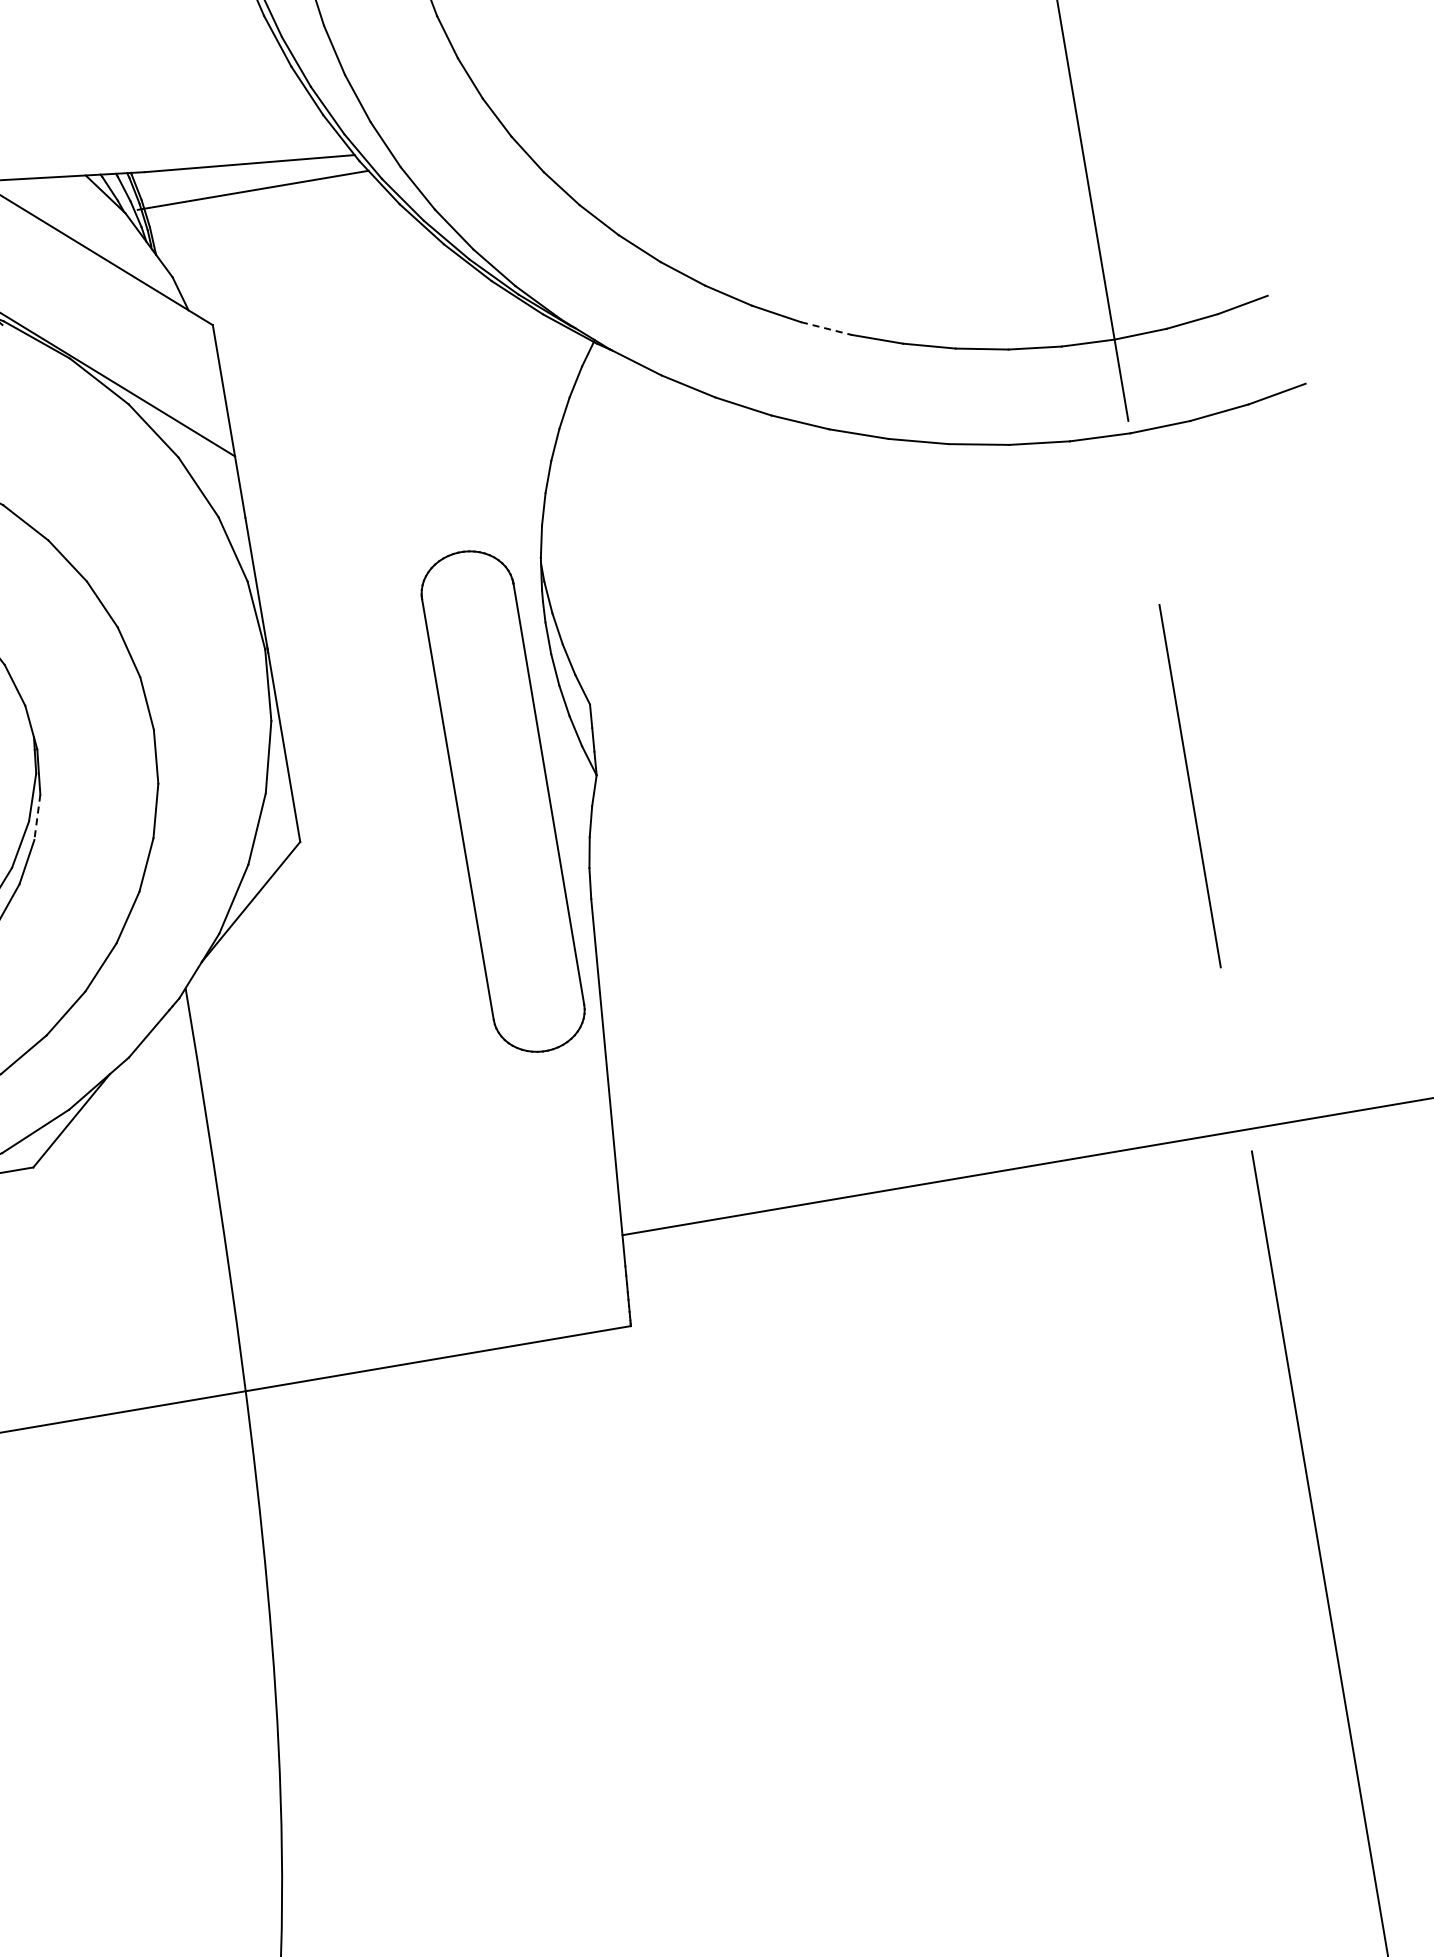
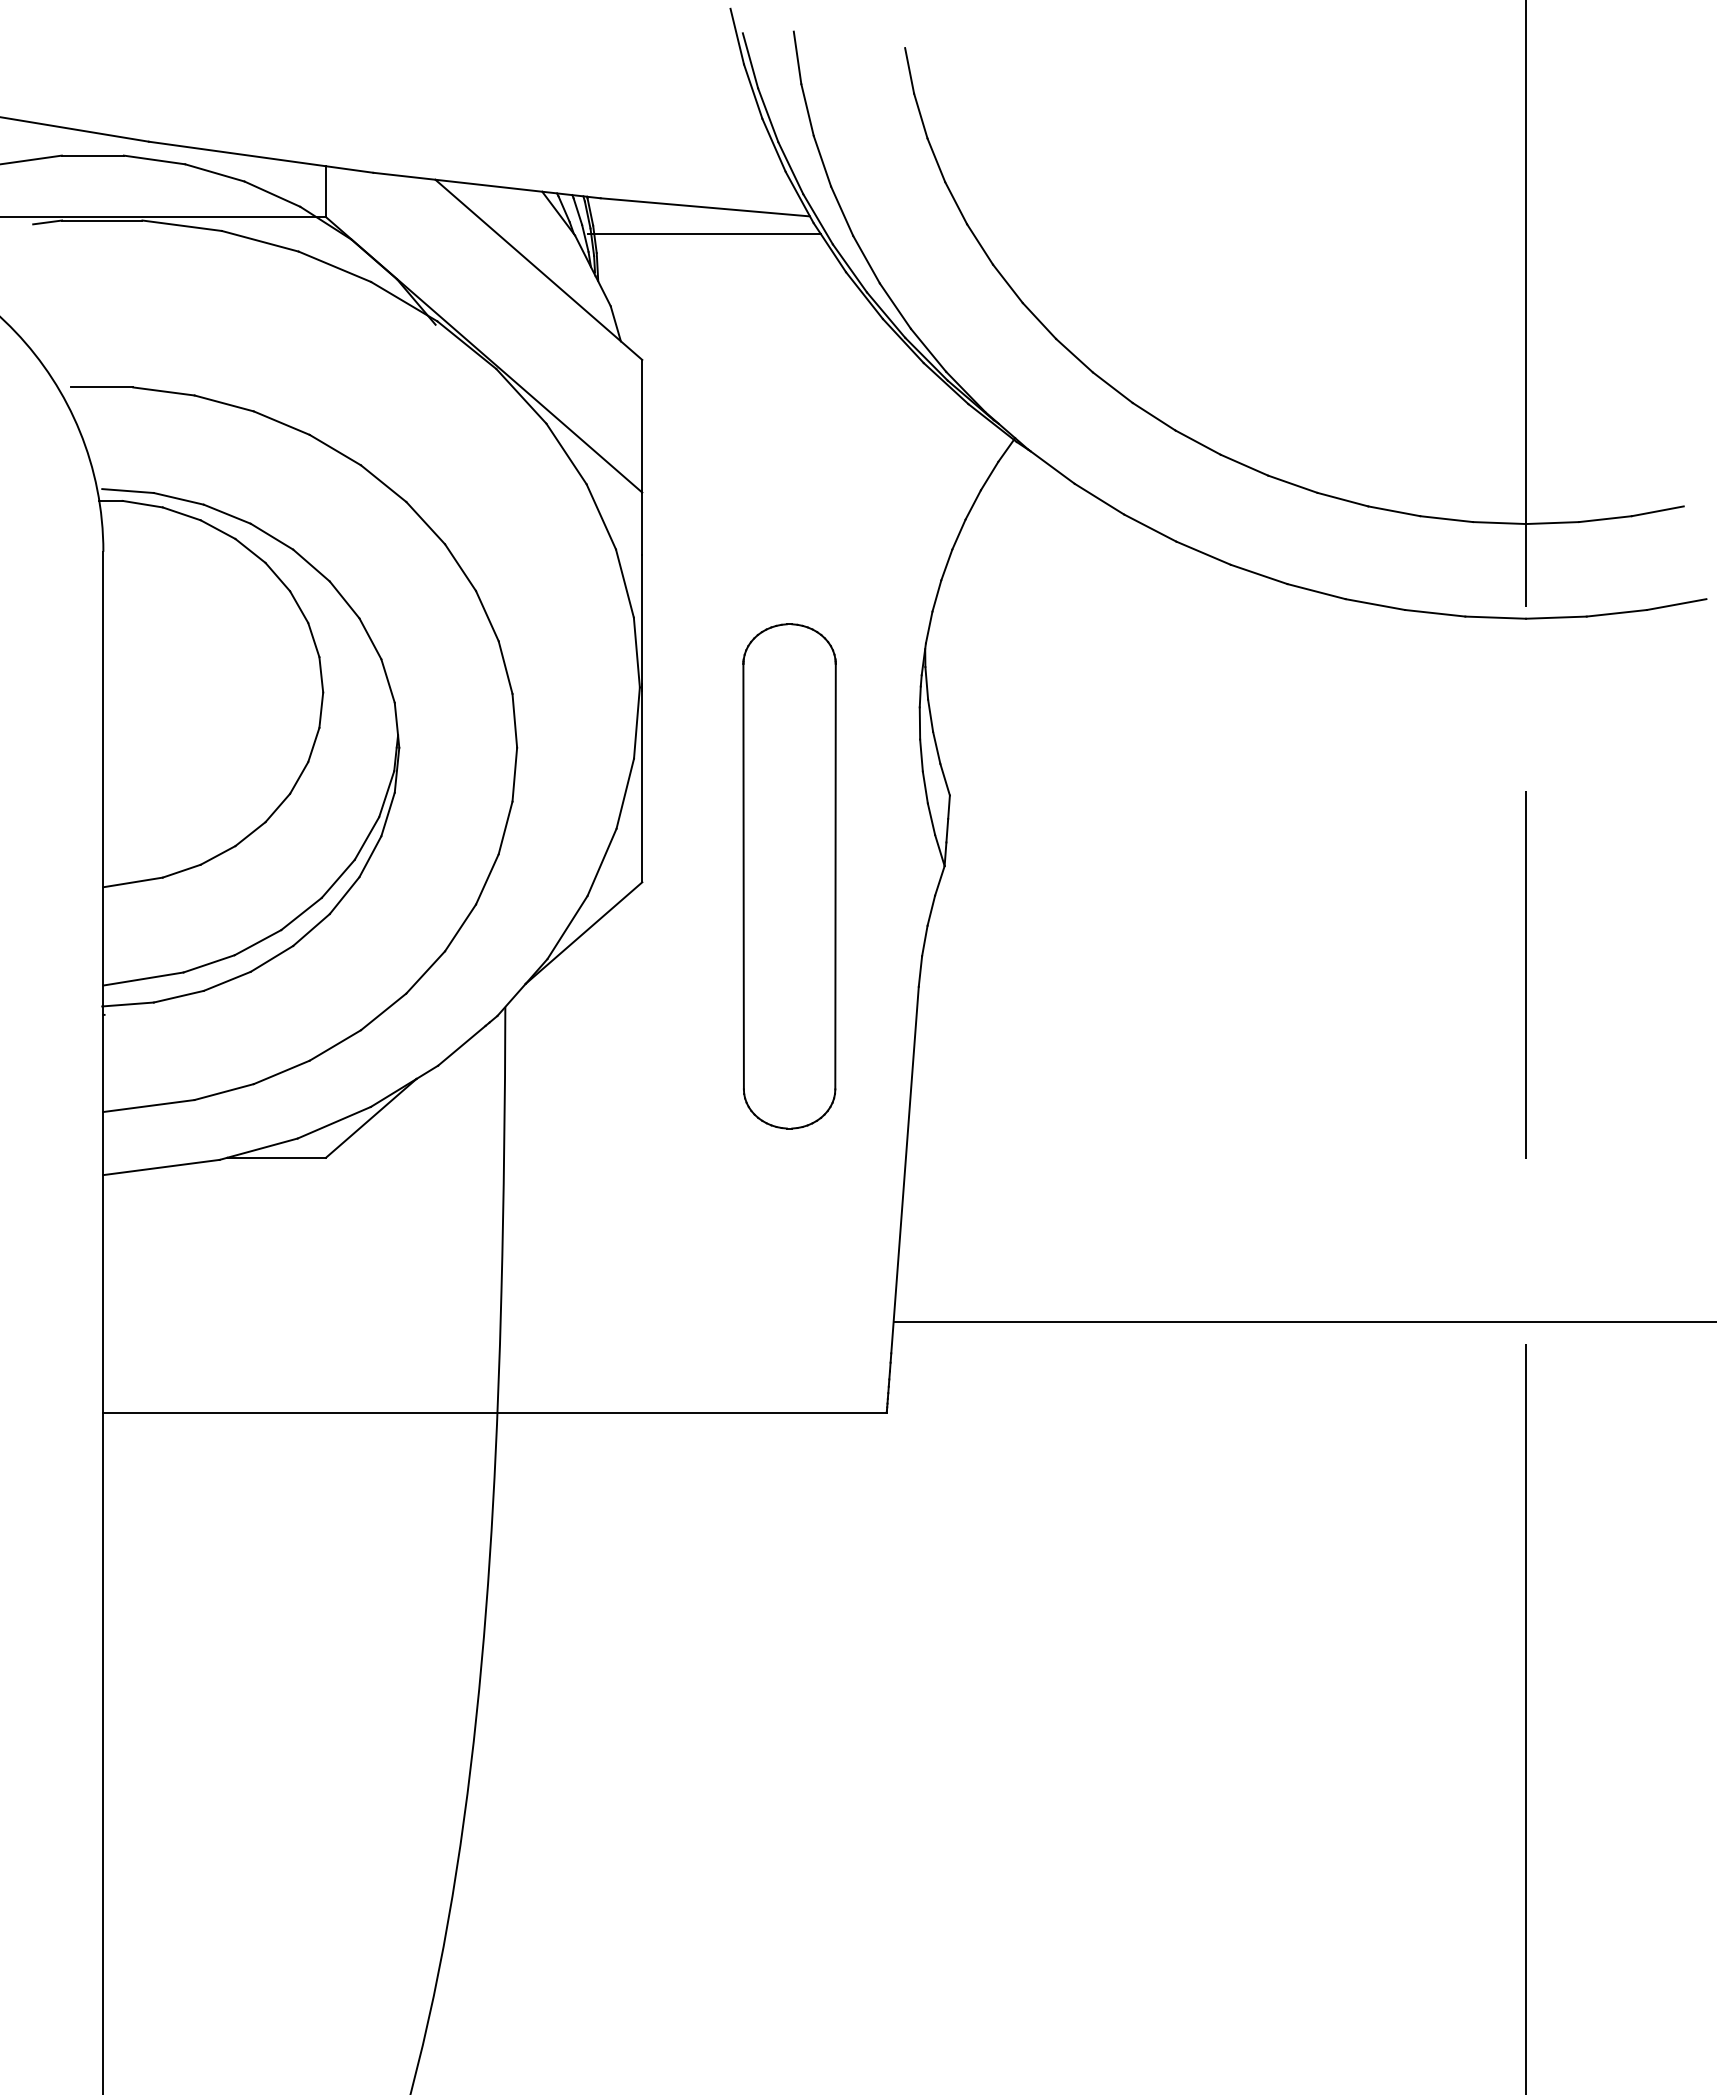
line: (826, 328) -> (1244, 465), dashed -> solid
part: (503, 801) -> (789, 876), moved
line: (37, 817) -> (388, 814), dashed -> solid

